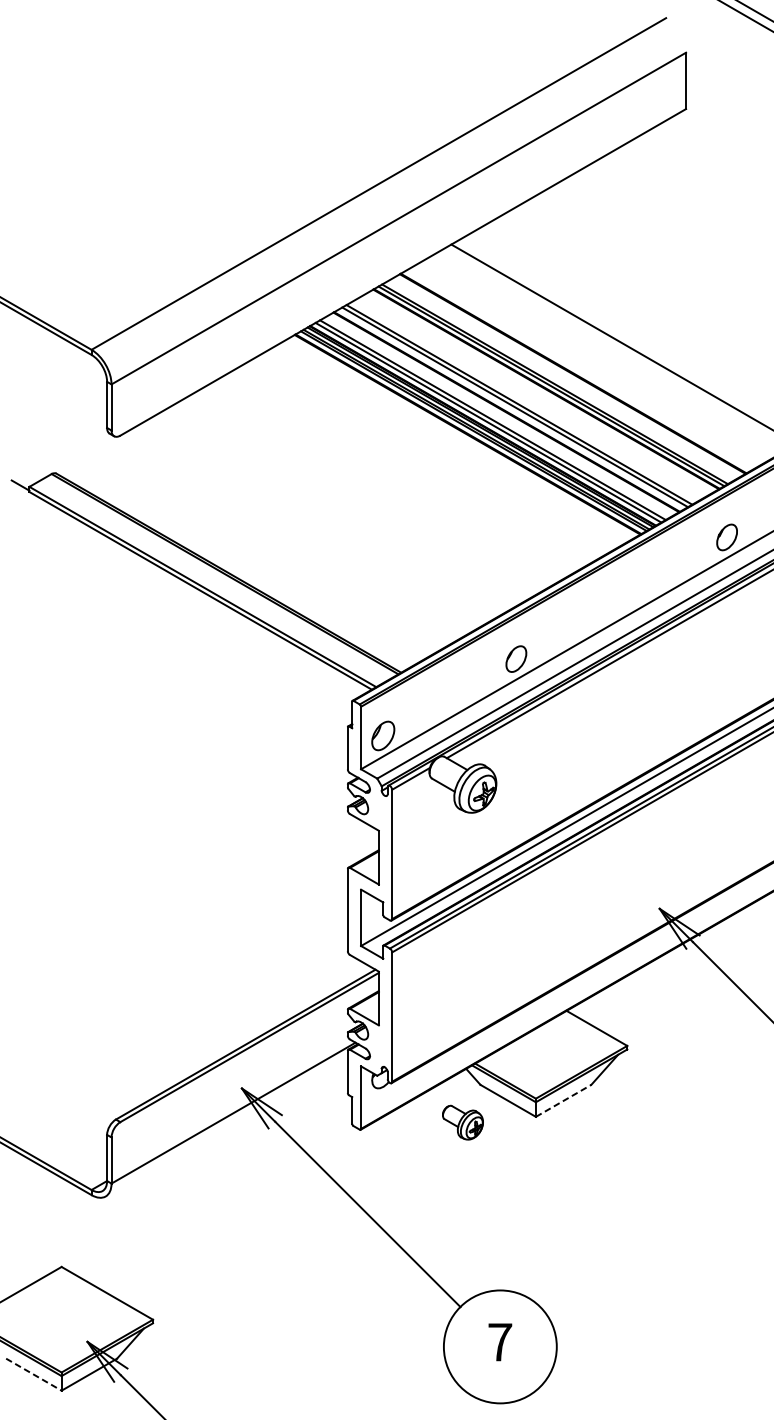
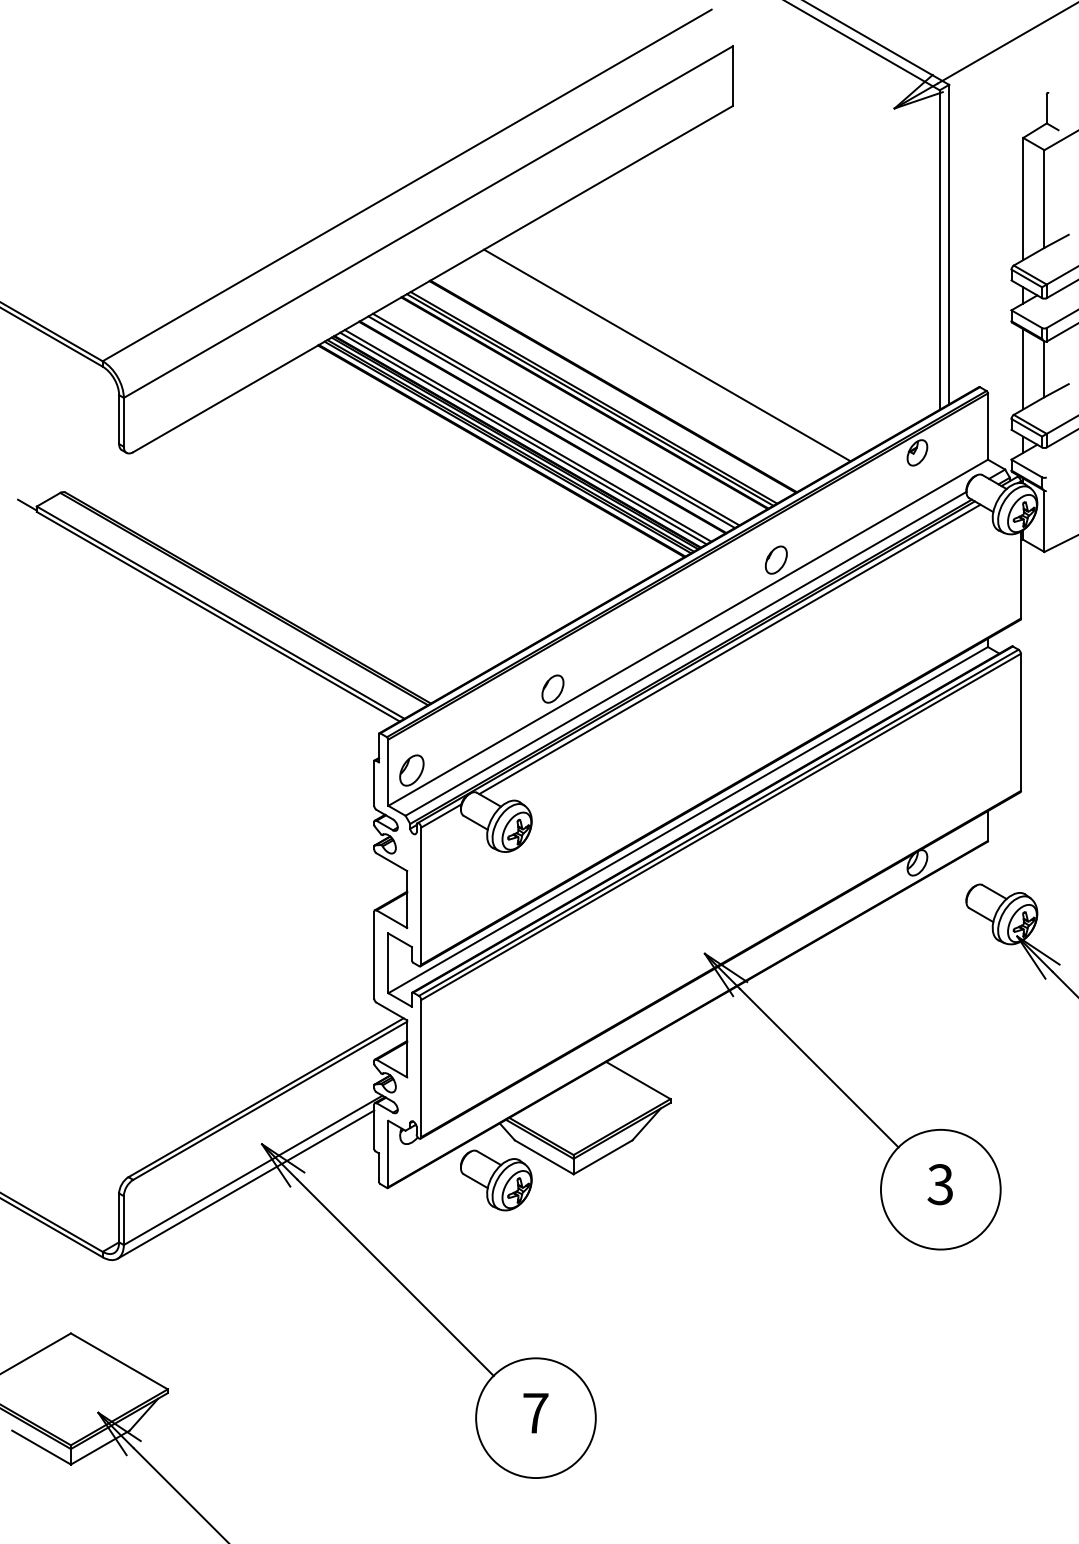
line: (564, 1101) -> (603, 1157), dashed -> solid
part: (463, 1122) -> (496, 1180), size x1.67
line: (226, 1126) -> (245, 1184), added
line: (33, 1374) -> (41, 1447), dashed -> solid

